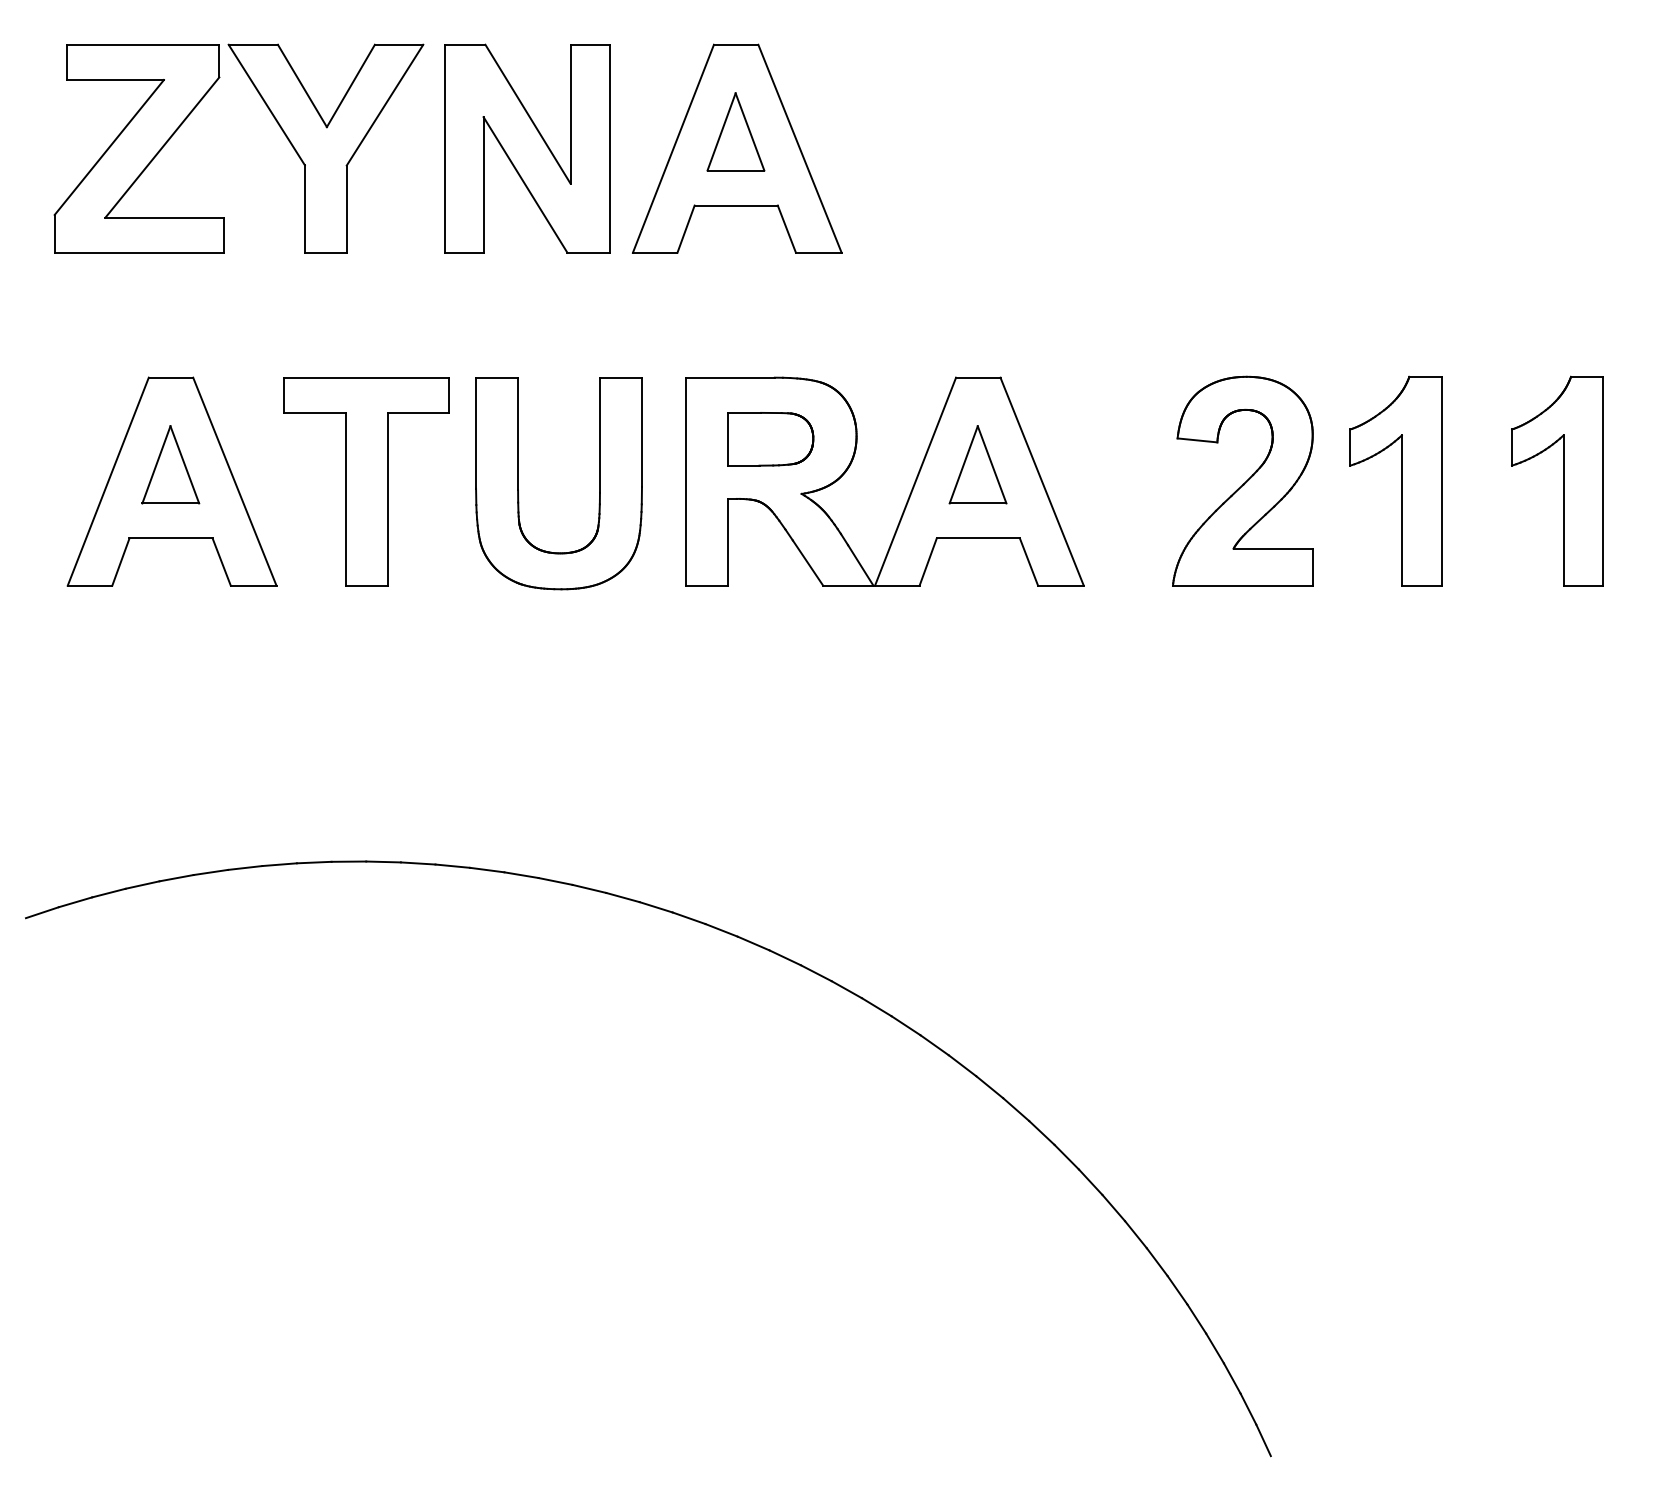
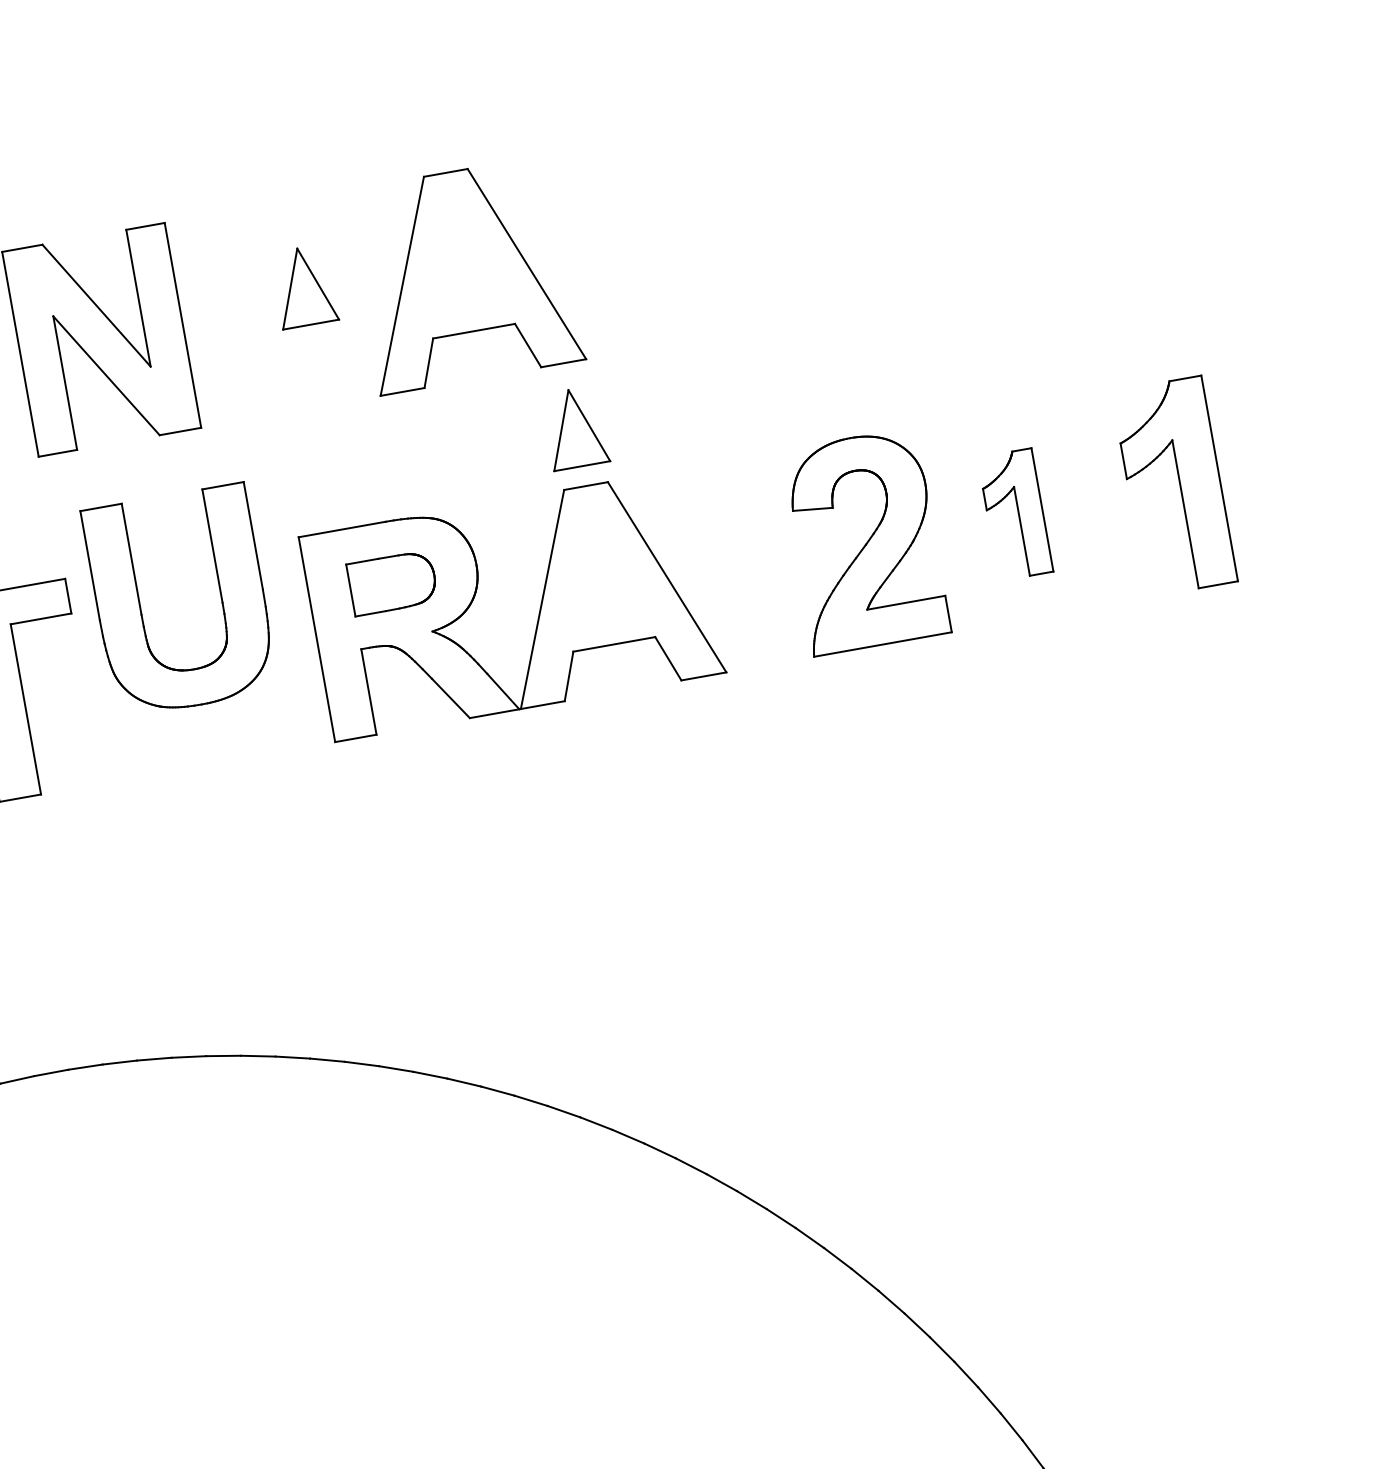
part: (737, 148) -> (465, 274), moved
part: (977, 464) -> (574, 427), moved
part: (1395, 480) -> (1014, 514), size x0.6
part: (518, 483) -> (140, 607), moved

